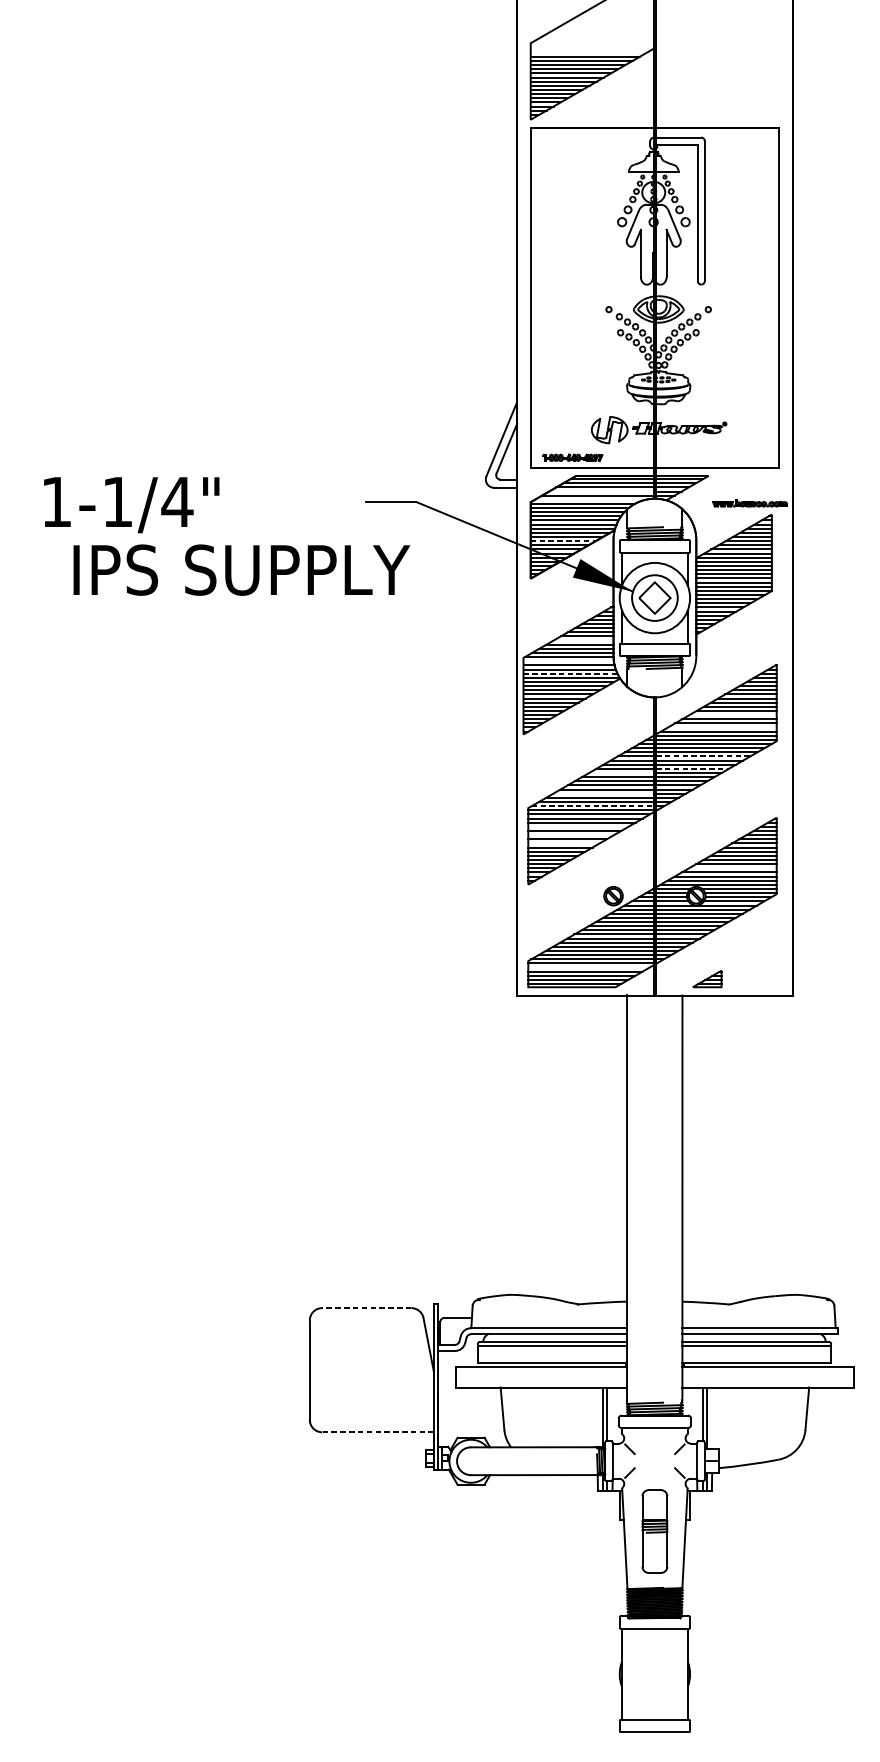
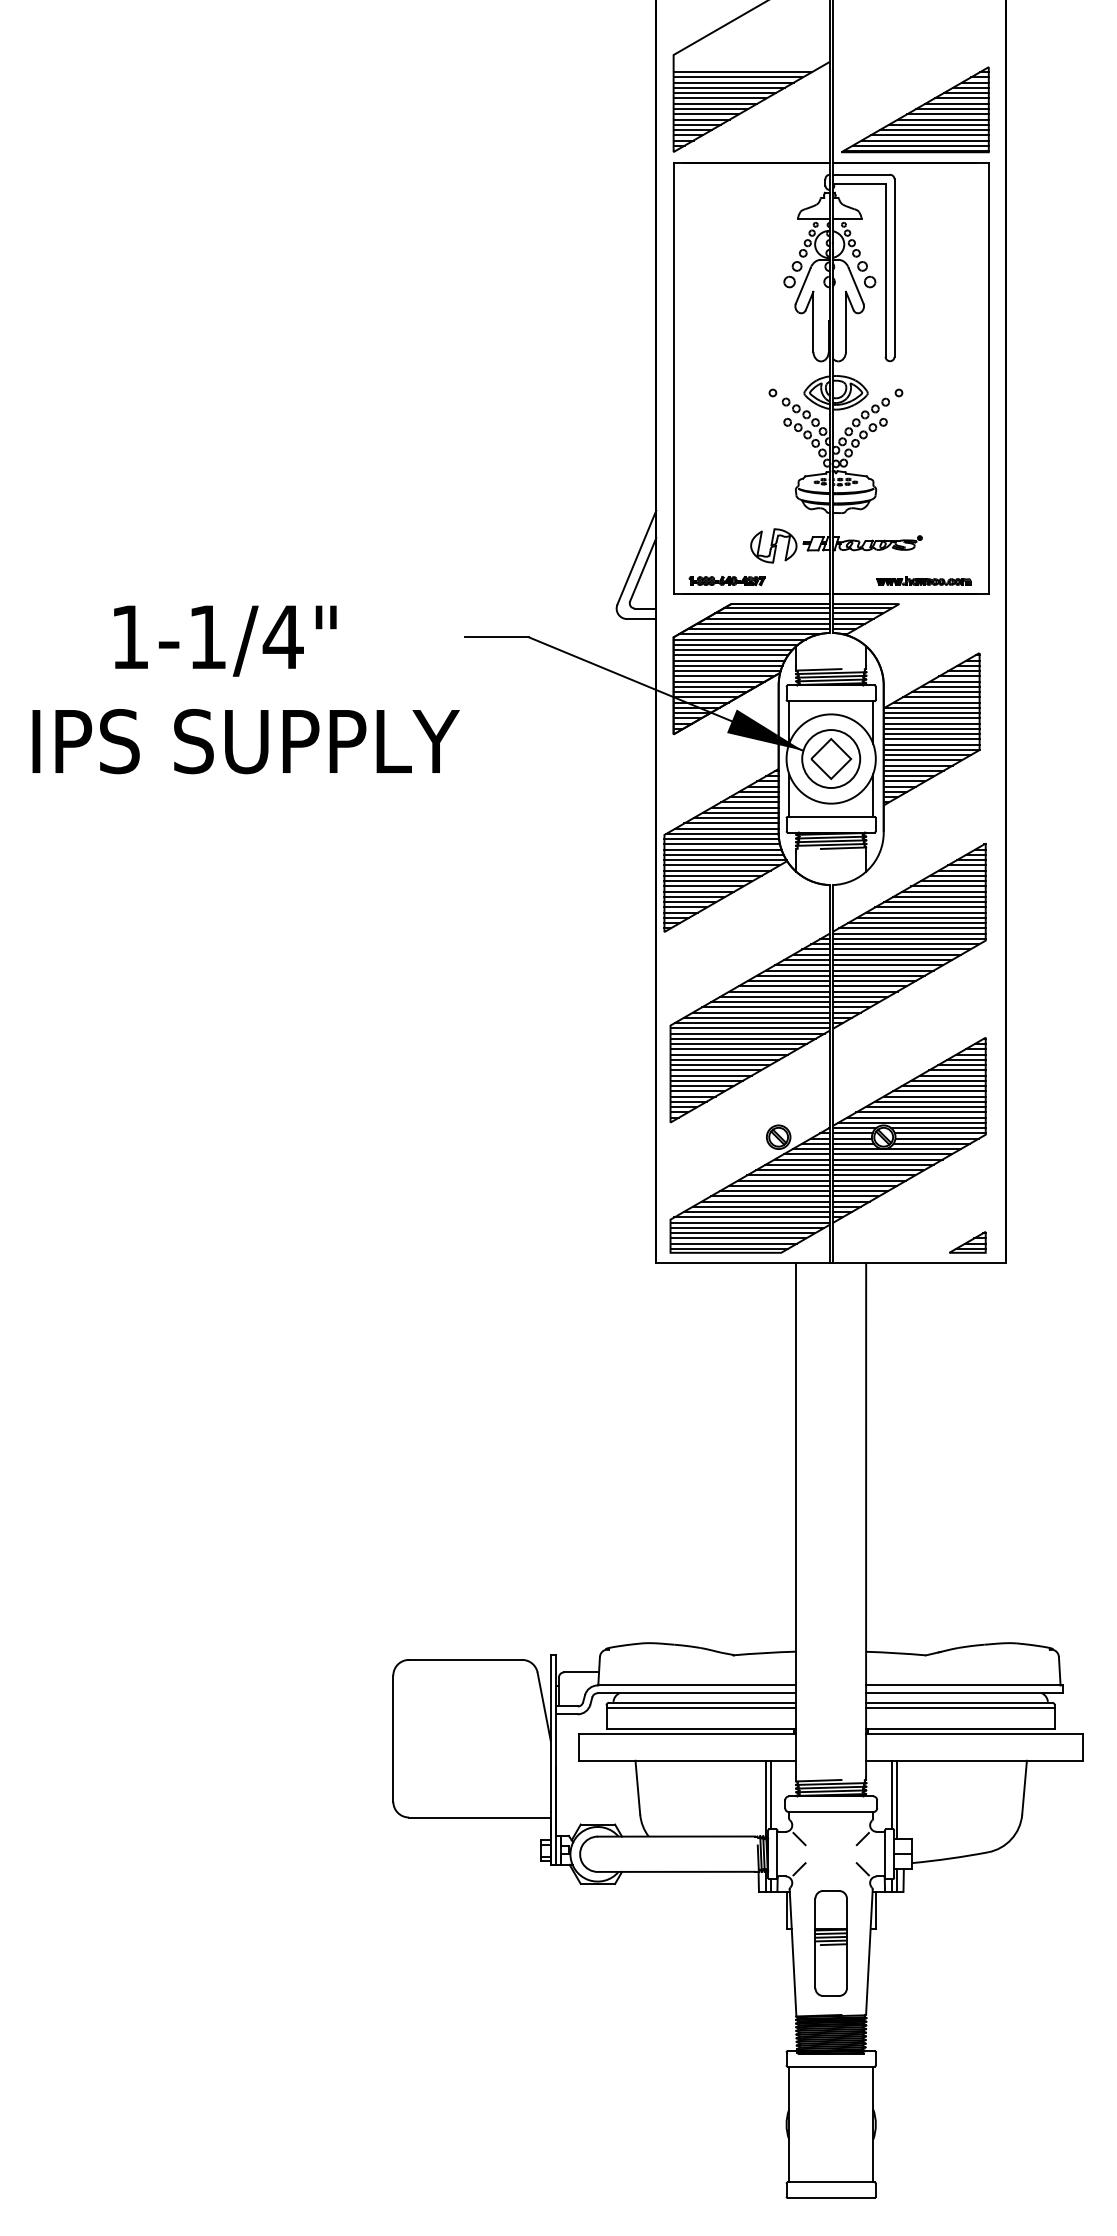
part: (721, 86) -> (915, 109), added
line: (601, 491) -> (763, 623), added
line: (589, 499) -> (748, 634), added
part: (749, 503) -> (923, 580), moved
text: (131, 504) -> (225, 640), moved
line: (563, 540) -> (715, 686), dashed -> solid
text: (241, 570) -> (245, 741), moved
line: (583, 640) -> (740, 812), added
line: (568, 661) -> (721, 839), added
line: (570, 673) -> (724, 854), dashed -> solid
line: (733, 715) -> (930, 907), added
line: (722, 727) -> (916, 923), added
line: (703, 756) -> (892, 960), dashed -> solid
line: (692, 768) -> (879, 975), dashed -> solid
line: (621, 773) -> (788, 981), added
line: (603, 793) -> (765, 1007), added
line: (592, 806) -> (752, 1023), dashed -> solid
line: (577, 827) -> (733, 1049), added
line: (570, 834) -> (724, 1059), added
line: (563, 843) -> (715, 1070), added
line: (732, 867) -> (929, 1101), added
line: (588, 967) -> (747, 1227), added
part: (707, 979) -> (967, 1242), moved
line: (366, 1307) -> (465, 1659), dashed -> solid
line: (377, 1432) -> (479, 1817), dashed -> solid

